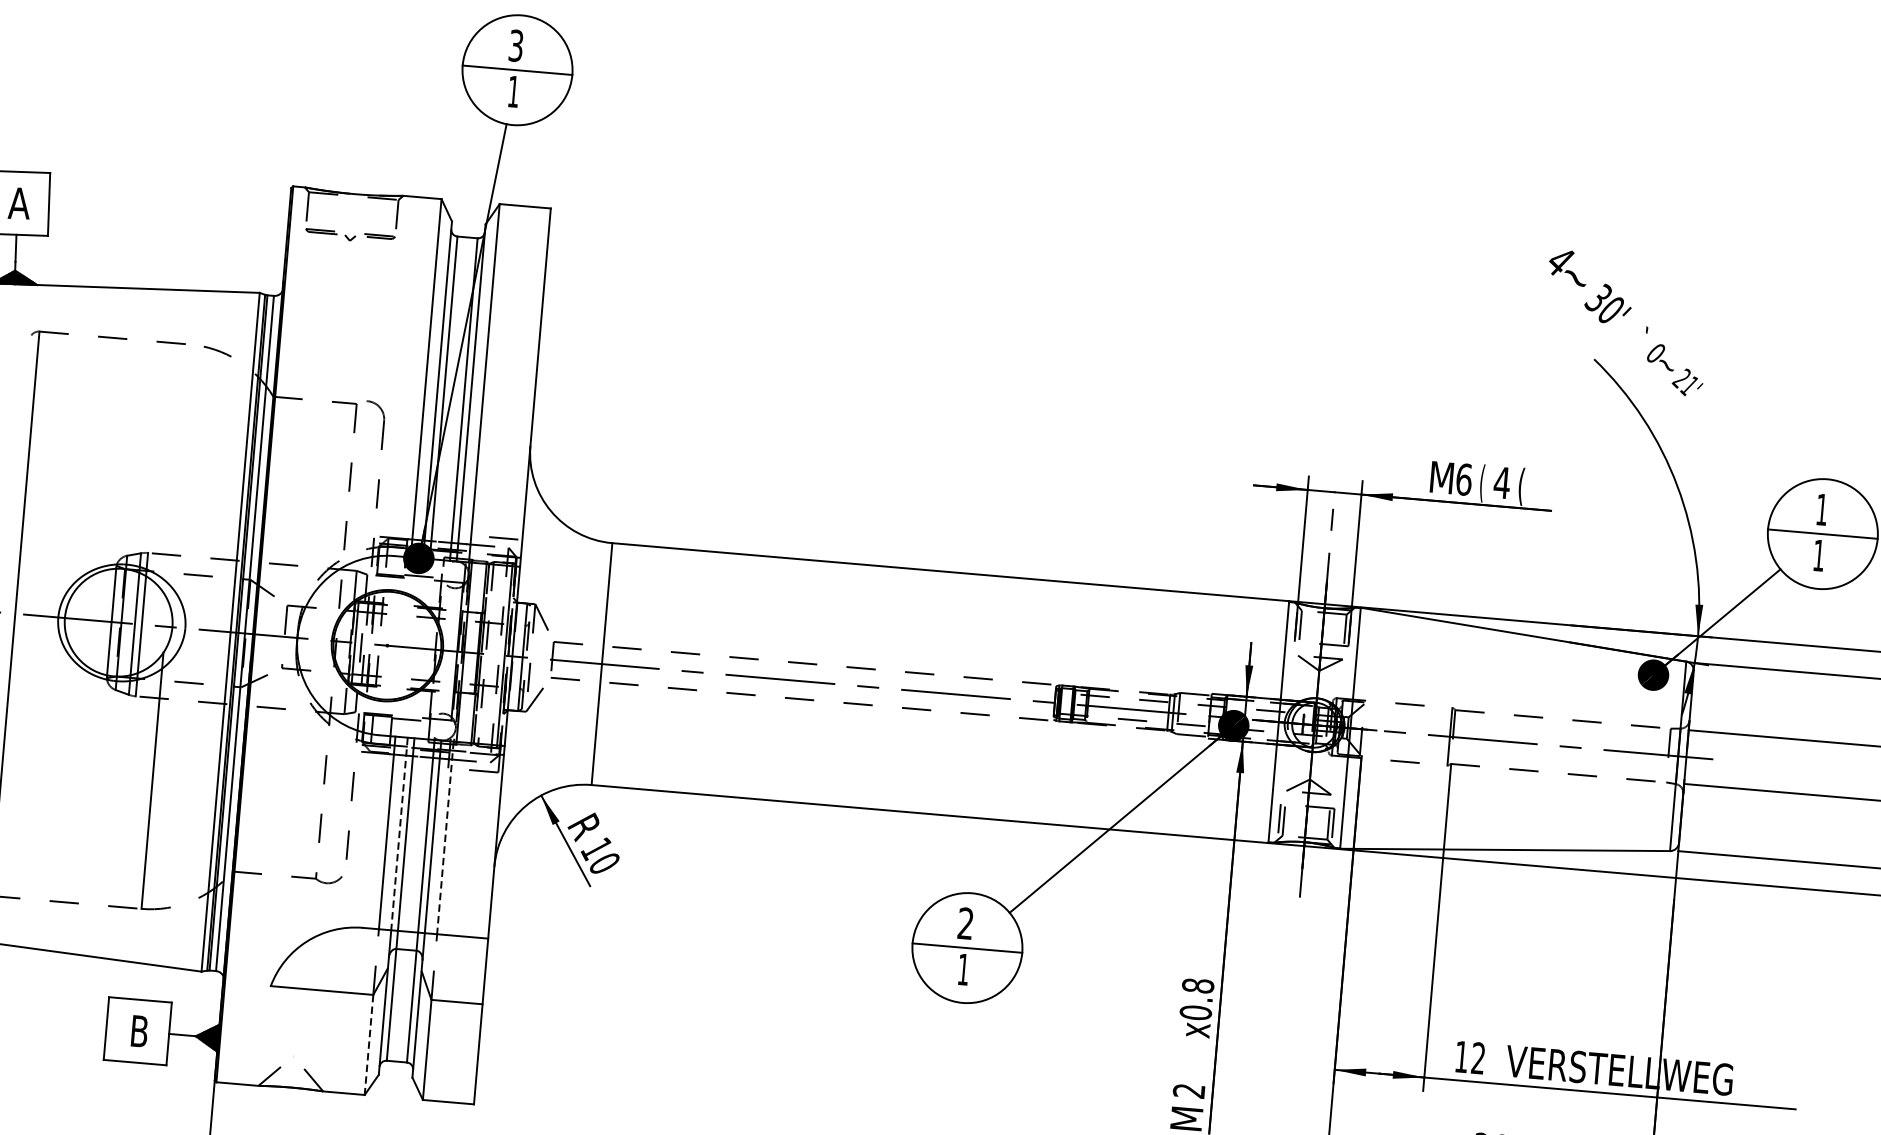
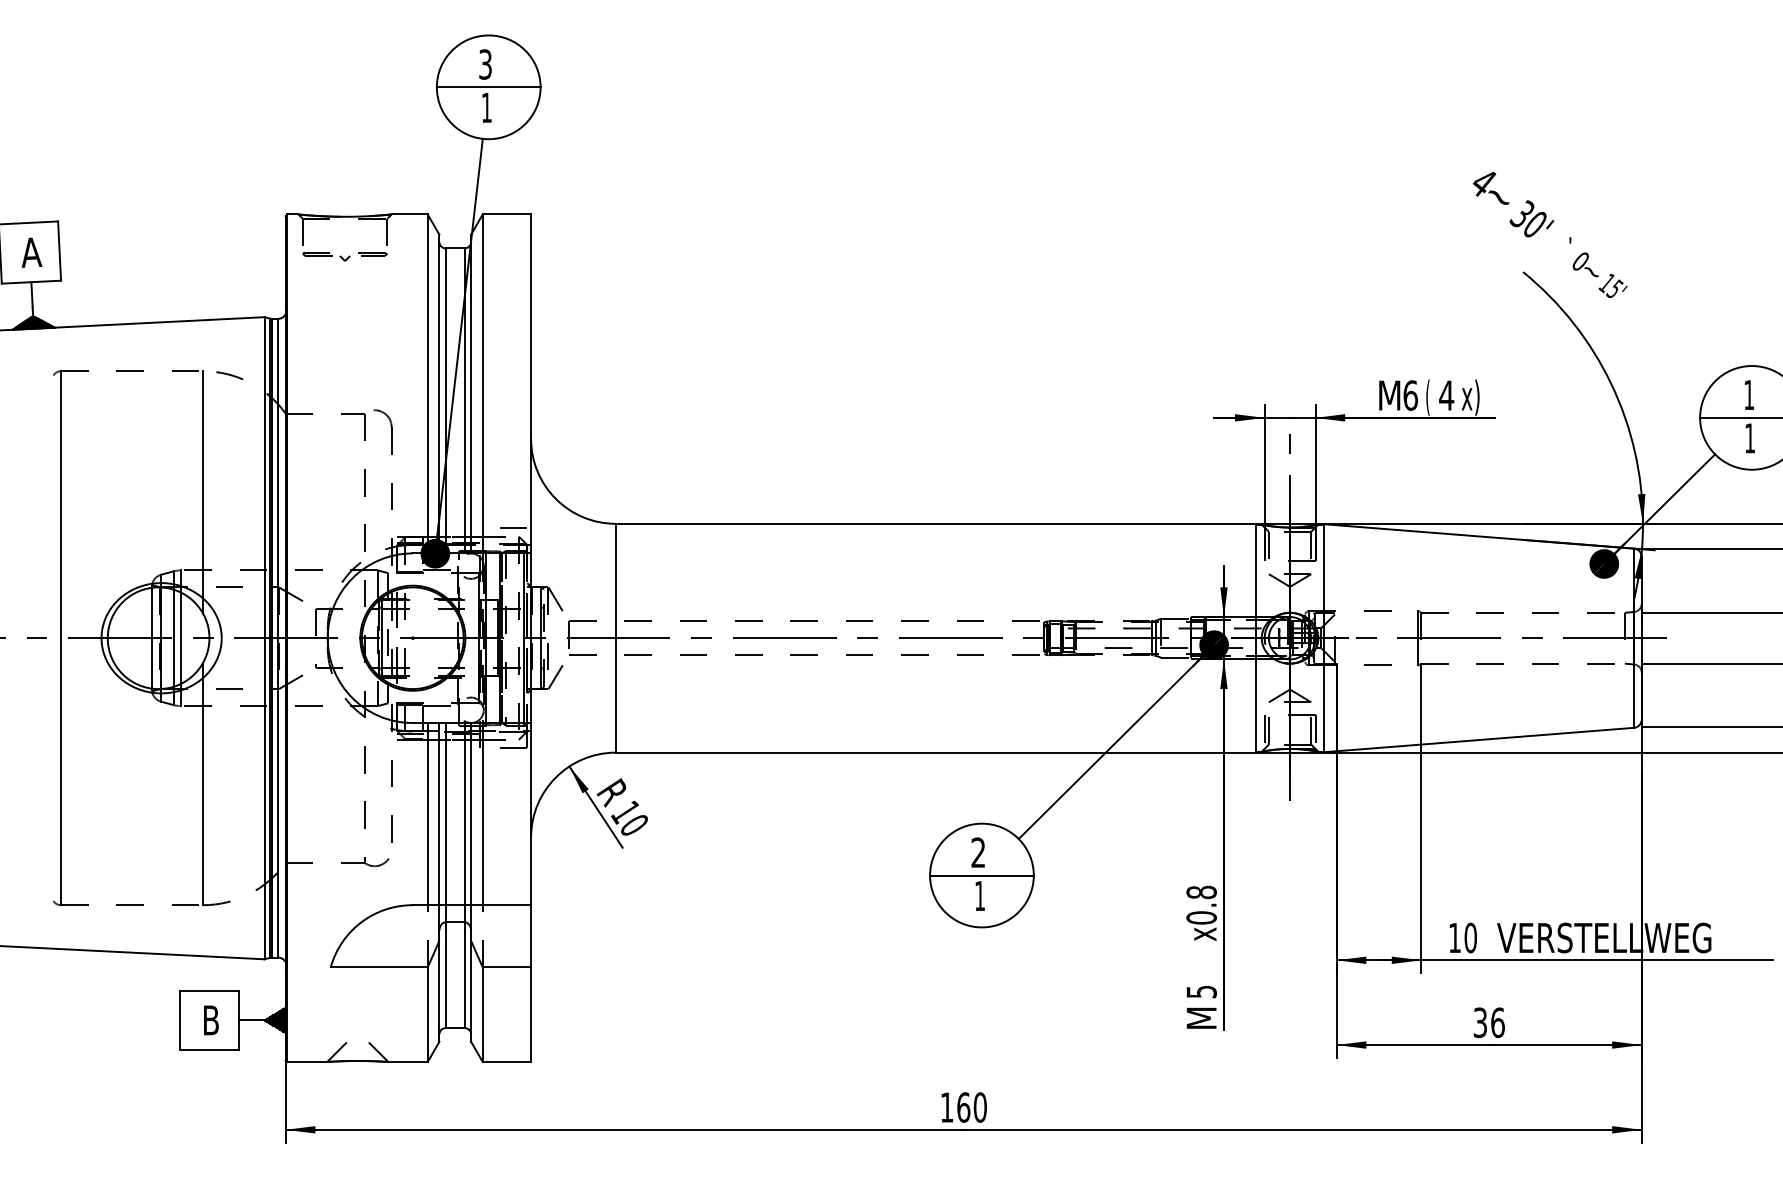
text: (1685, 382) -> (1610, 286), 21' -> 15'
line: (179, 472) -> (203, 492), added
text: (1527, 487) -> (1470, 397), ( -> x)
line: (399, 834) -> (439, 814), dashed -> solid
line: (445, 838) -> (482, 814), dashed -> solid
line: (368, 1045) -> (427, 1015), dashed -> solid
text: (1478, 1057) -> (1470, 937), 12 -> 10
text: (1189, 1090) -> (1201, 991), 2 -> 5

